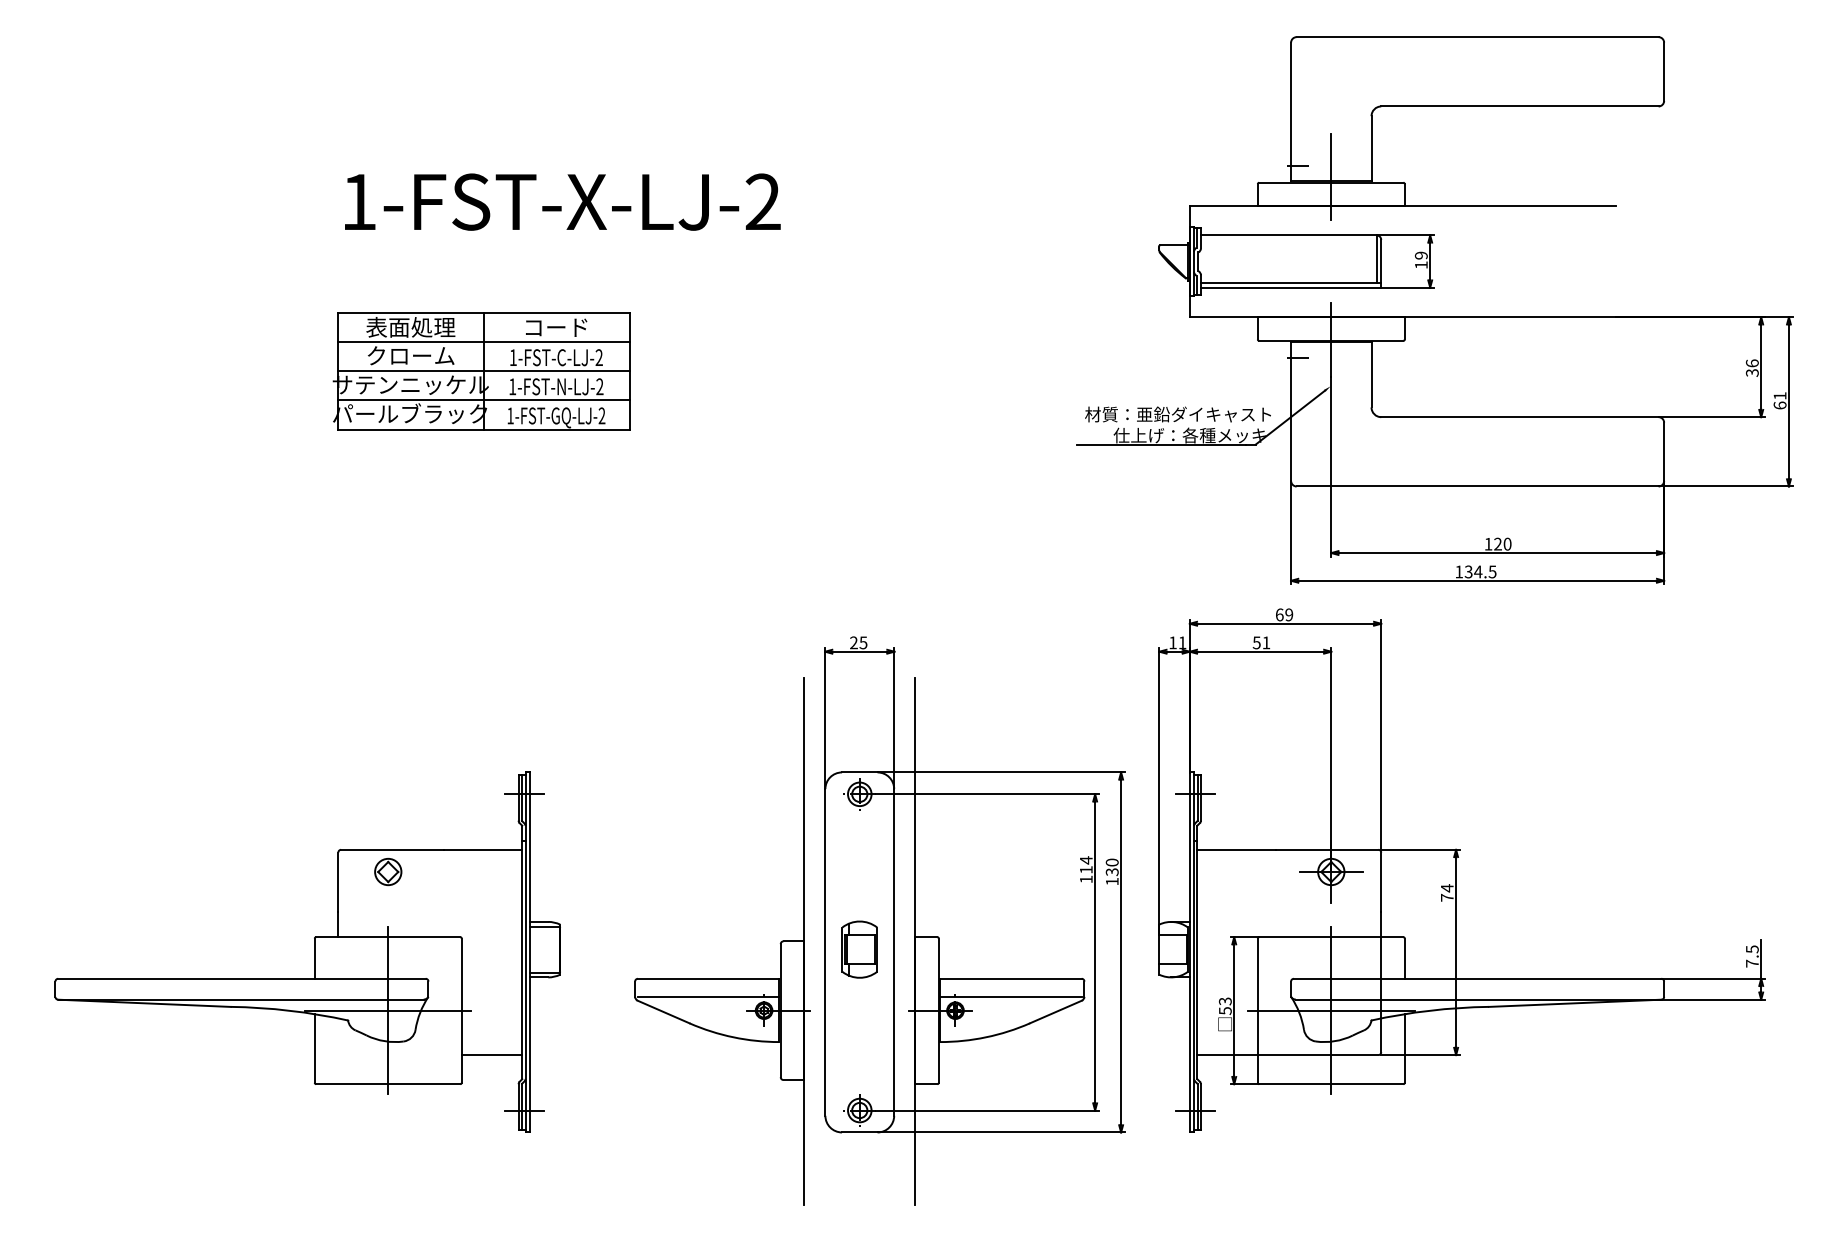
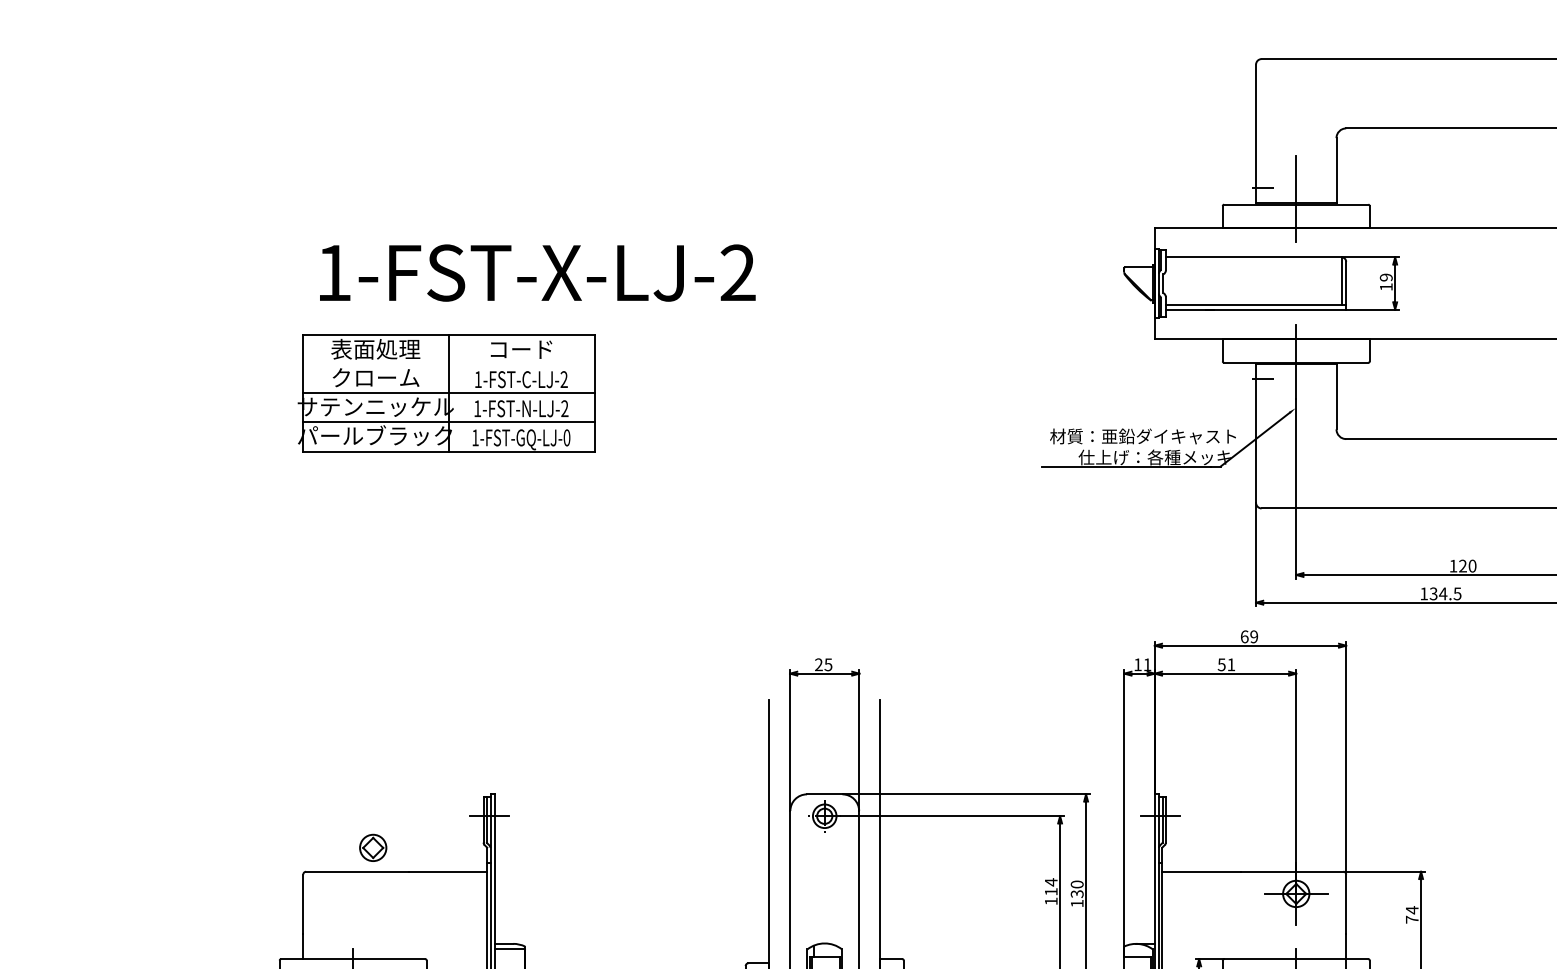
text: (562, 201) -> (537, 272), moved
line: (483, 342) -> (448, 364), removed
text: (601, 415) -> (566, 437), 1-FST-GQ-LJ-2 -> 1-FST-GQ-LJ-0
part: (388, 872) -> (373, 848), moved

